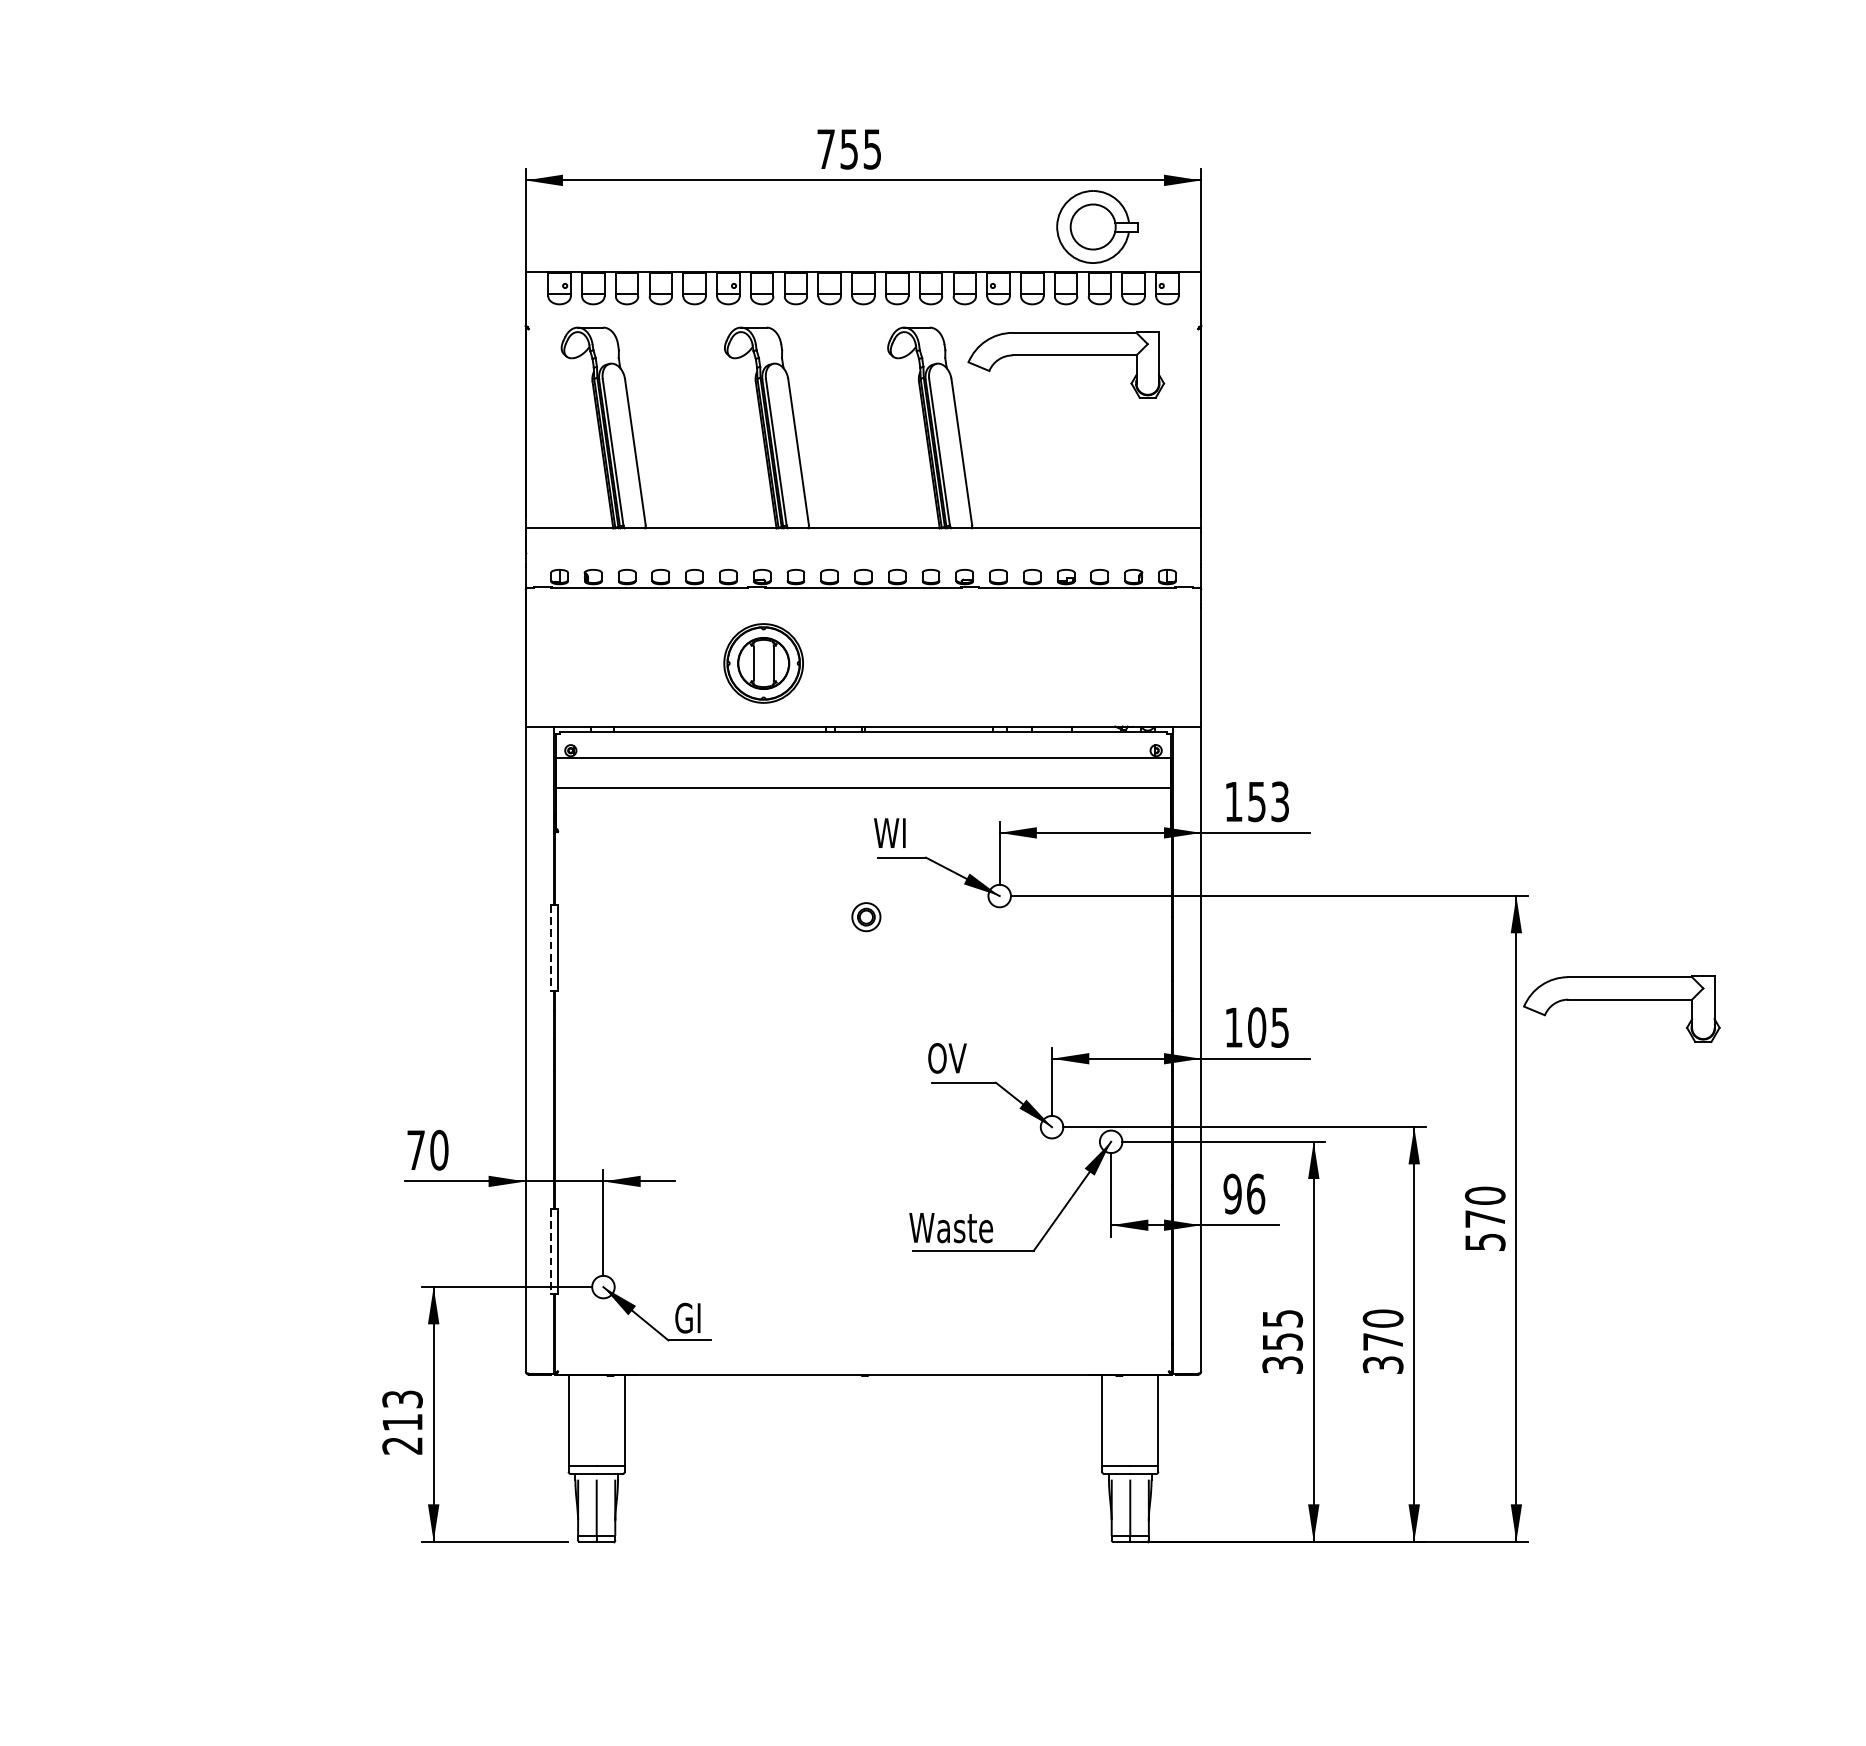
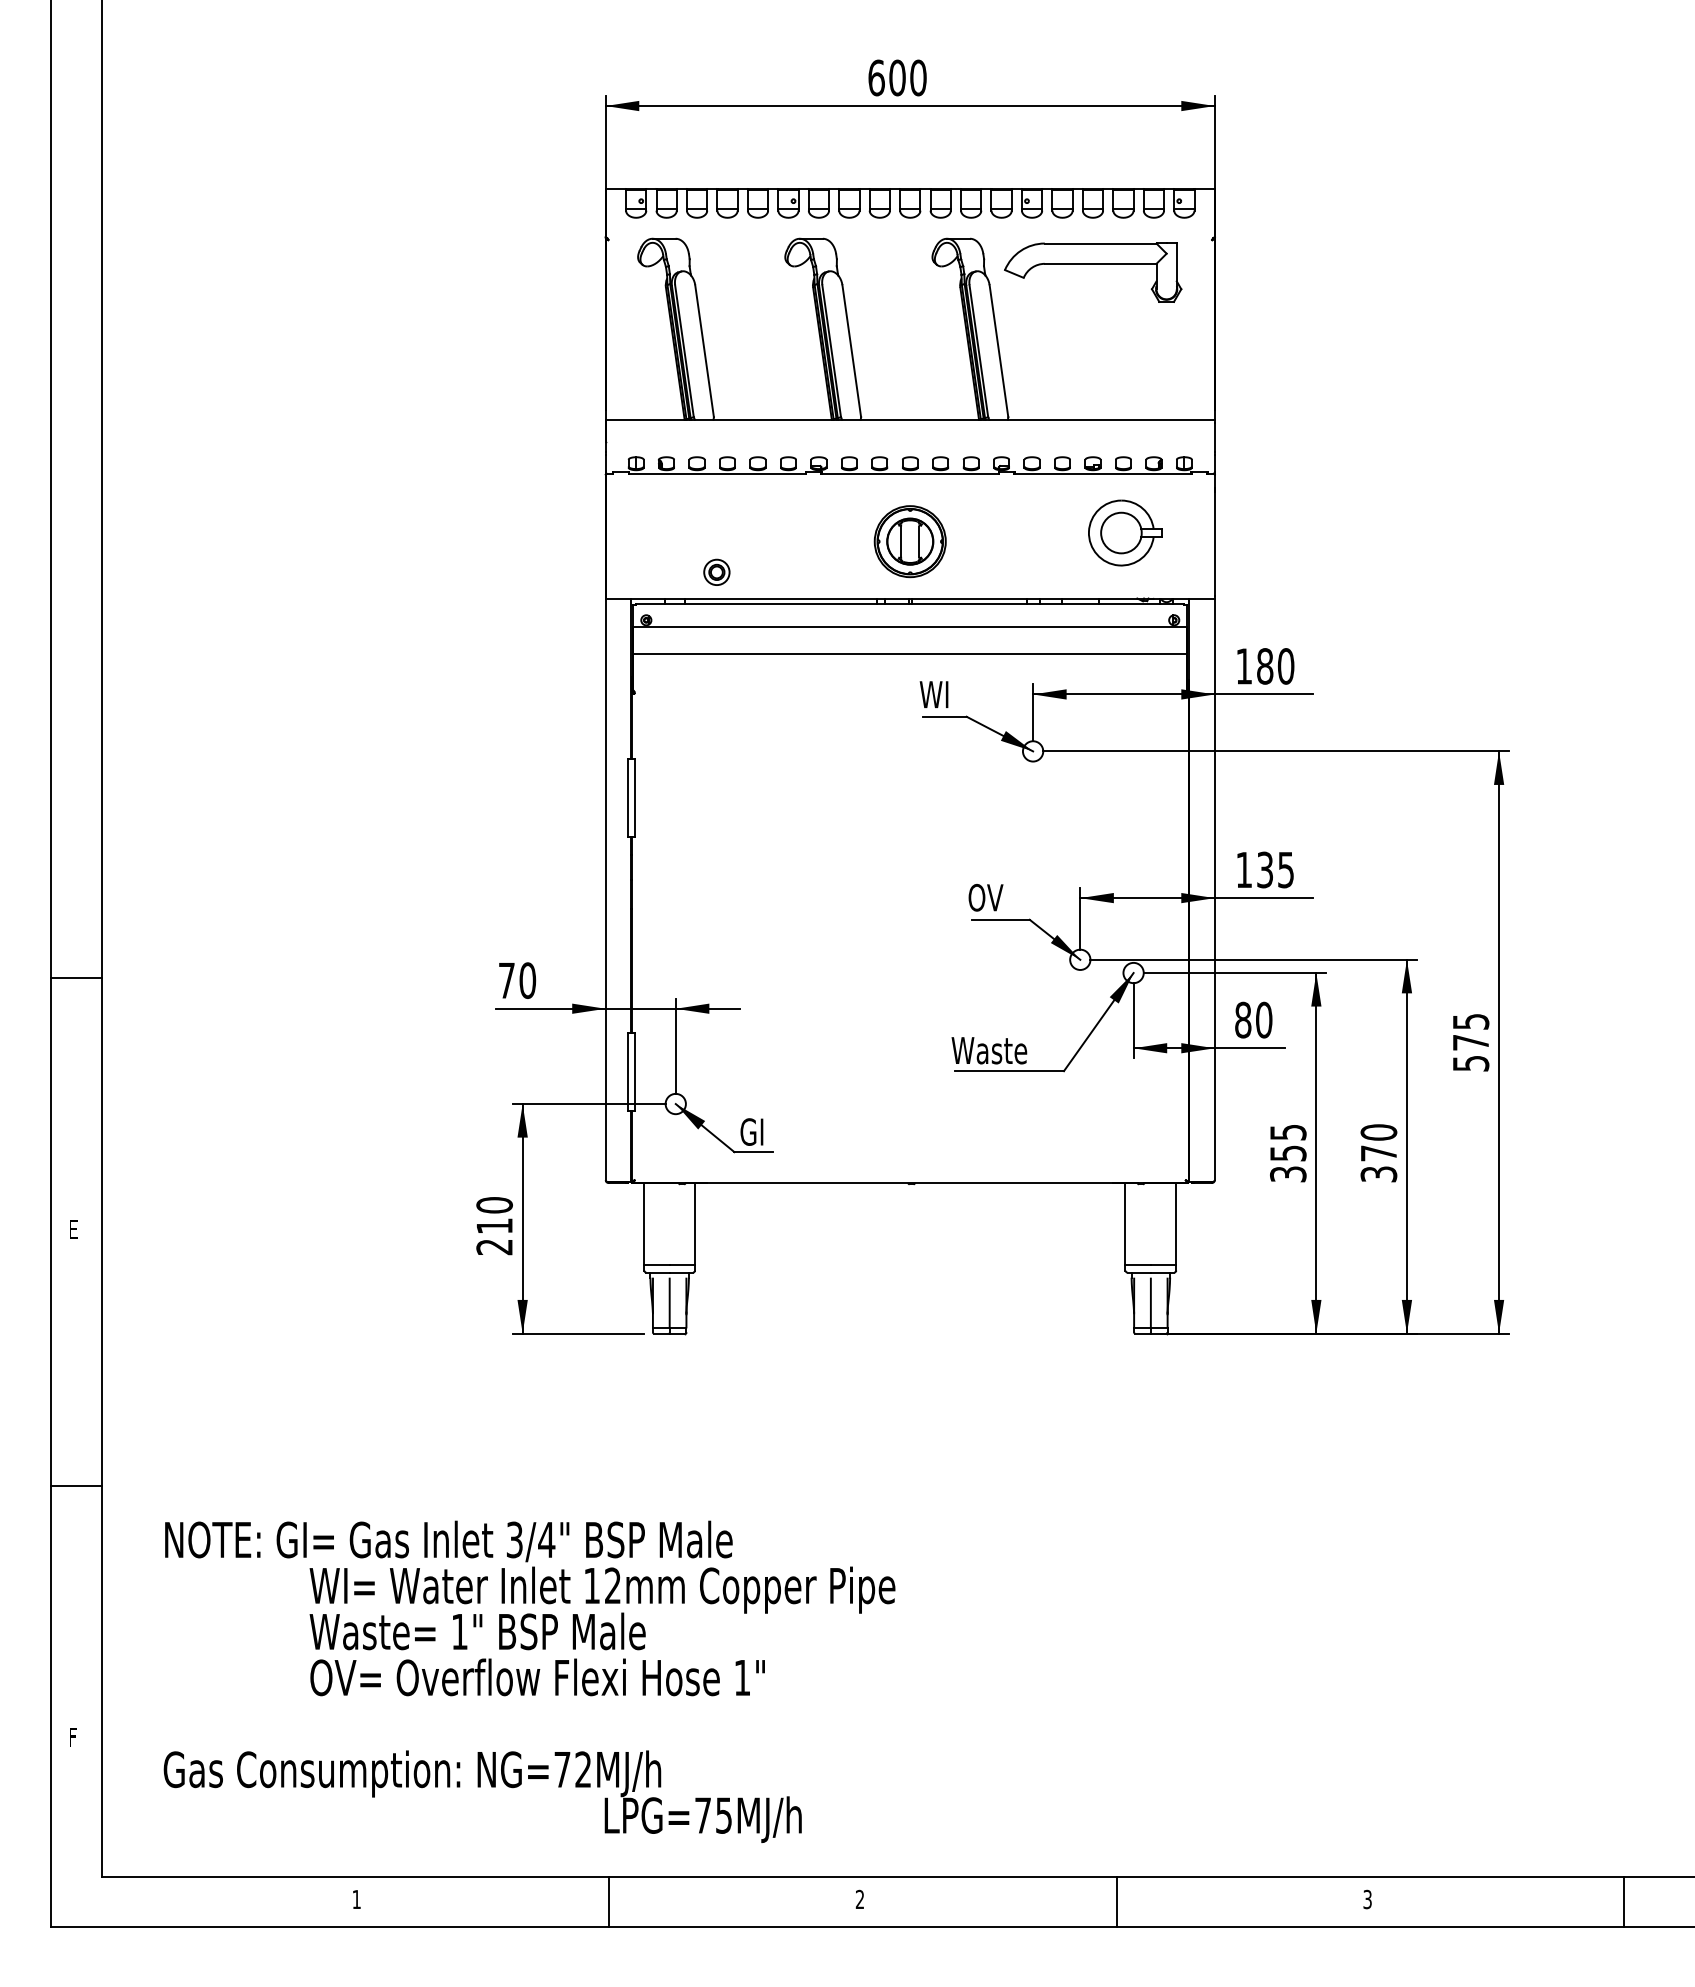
text: (849, 148) -> (897, 77), 755 -> 600
part: (1097, 226) -> (1125, 532), moved
part: (762, 663) -> (909, 541), moved
text: (1268, 801) -> (1275, 666), 153 -> 180
part: (865, 916) -> (716, 571), moved
line: (551, 947) -> (628, 797), dashed -> solid
part: (1622, 1000) -> (1594, 845), removed
text: (1257, 1027) -> (1265, 869), 105 -> 135
text: (1244, 1193) -> (1253, 1019), 96 -> 80
text: (1484, 1195) -> (1470, 1021), 570 -> 575
line: (551, 1252) -> (628, 1072), dashed -> solid
text: (402, 1399) -> (494, 1205), 213 -> 210

